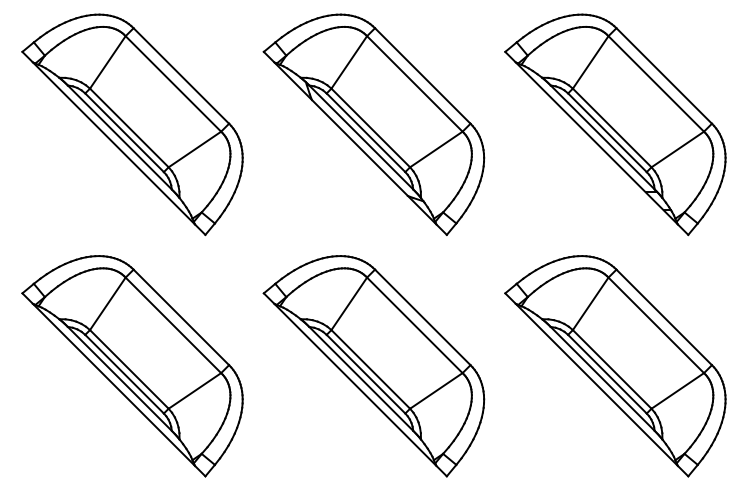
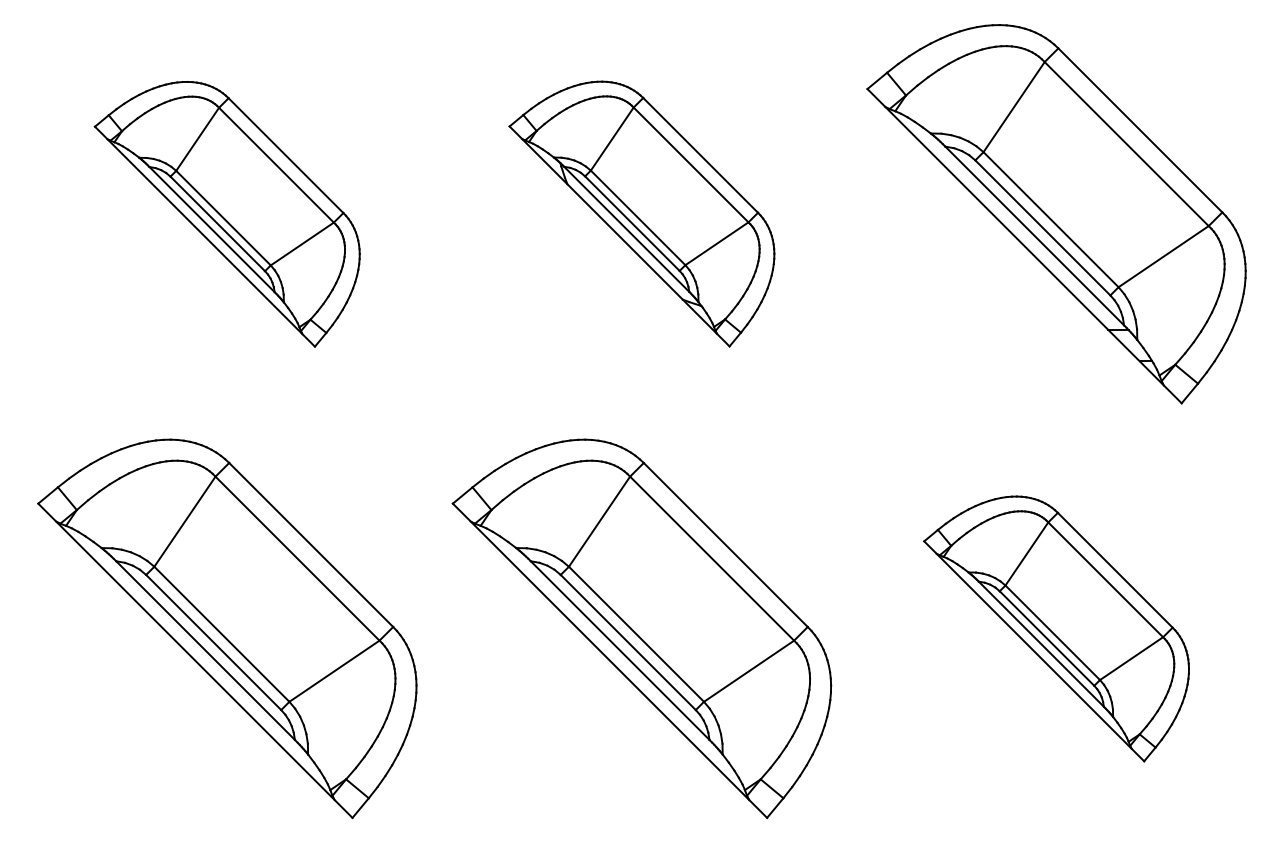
part: (132, 124) -> (227, 213), size x0.7
part: (373, 124) -> (641, 213), size x0.7
part: (615, 366) -> (1056, 629), size x0.7

